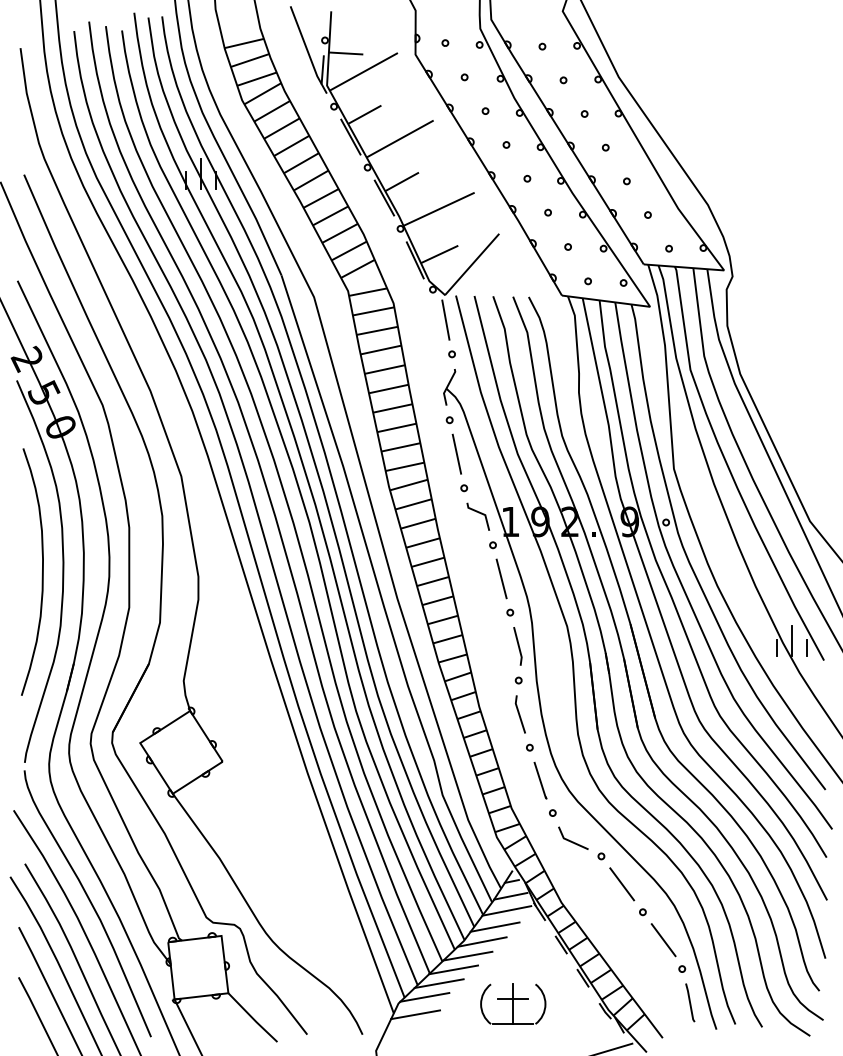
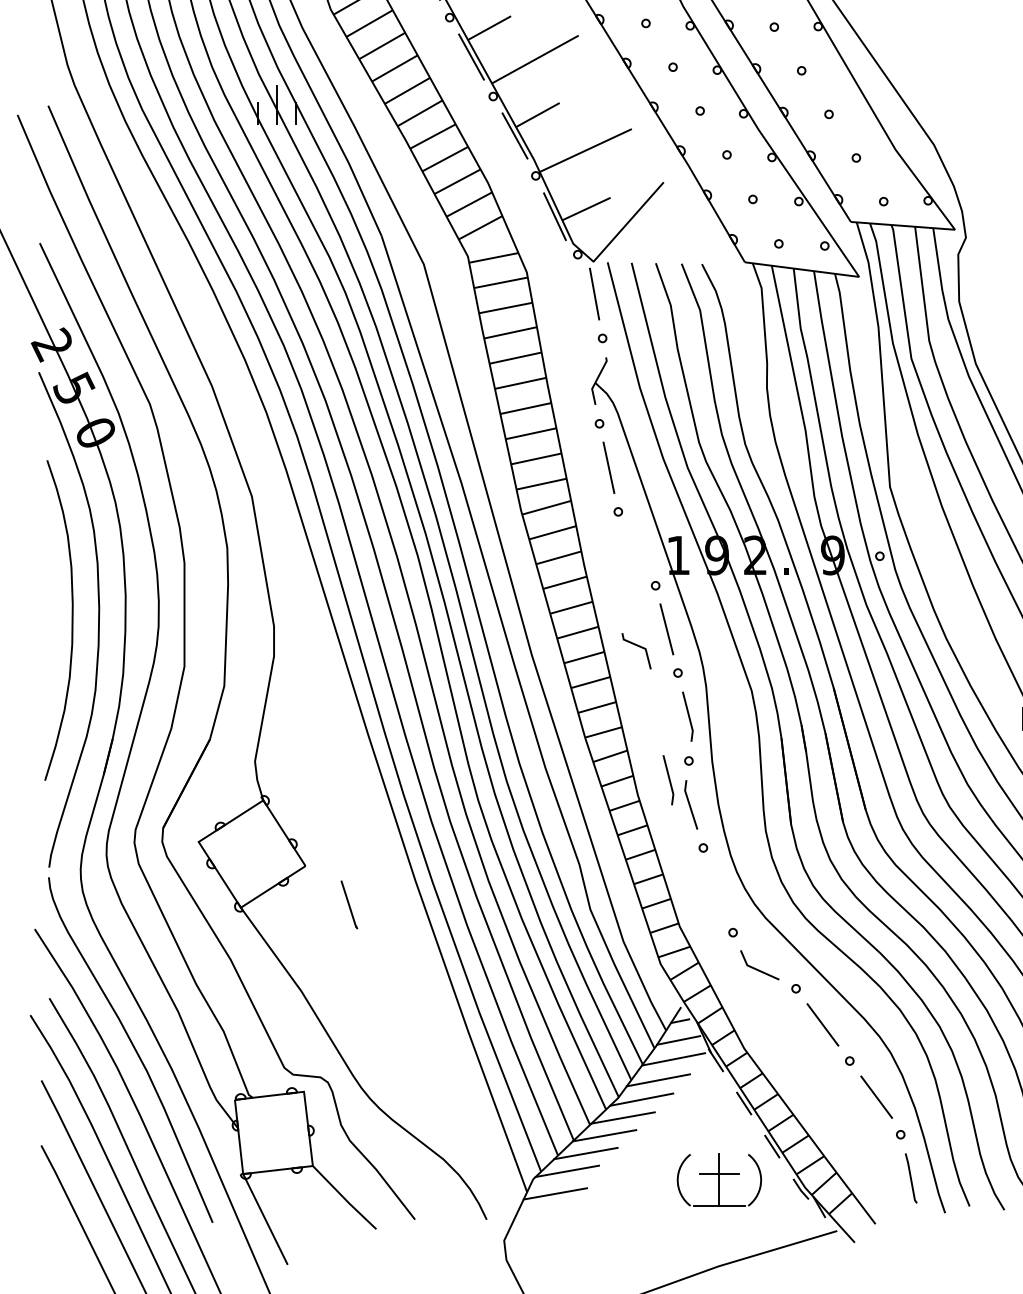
line: (478, 513) -> (636, 646), moved
line: (502, 694) -> (667, 779), added
line: (540, 780) -> (349, 904), moved
part: (513, 1003) -> (719, 1179), moved

